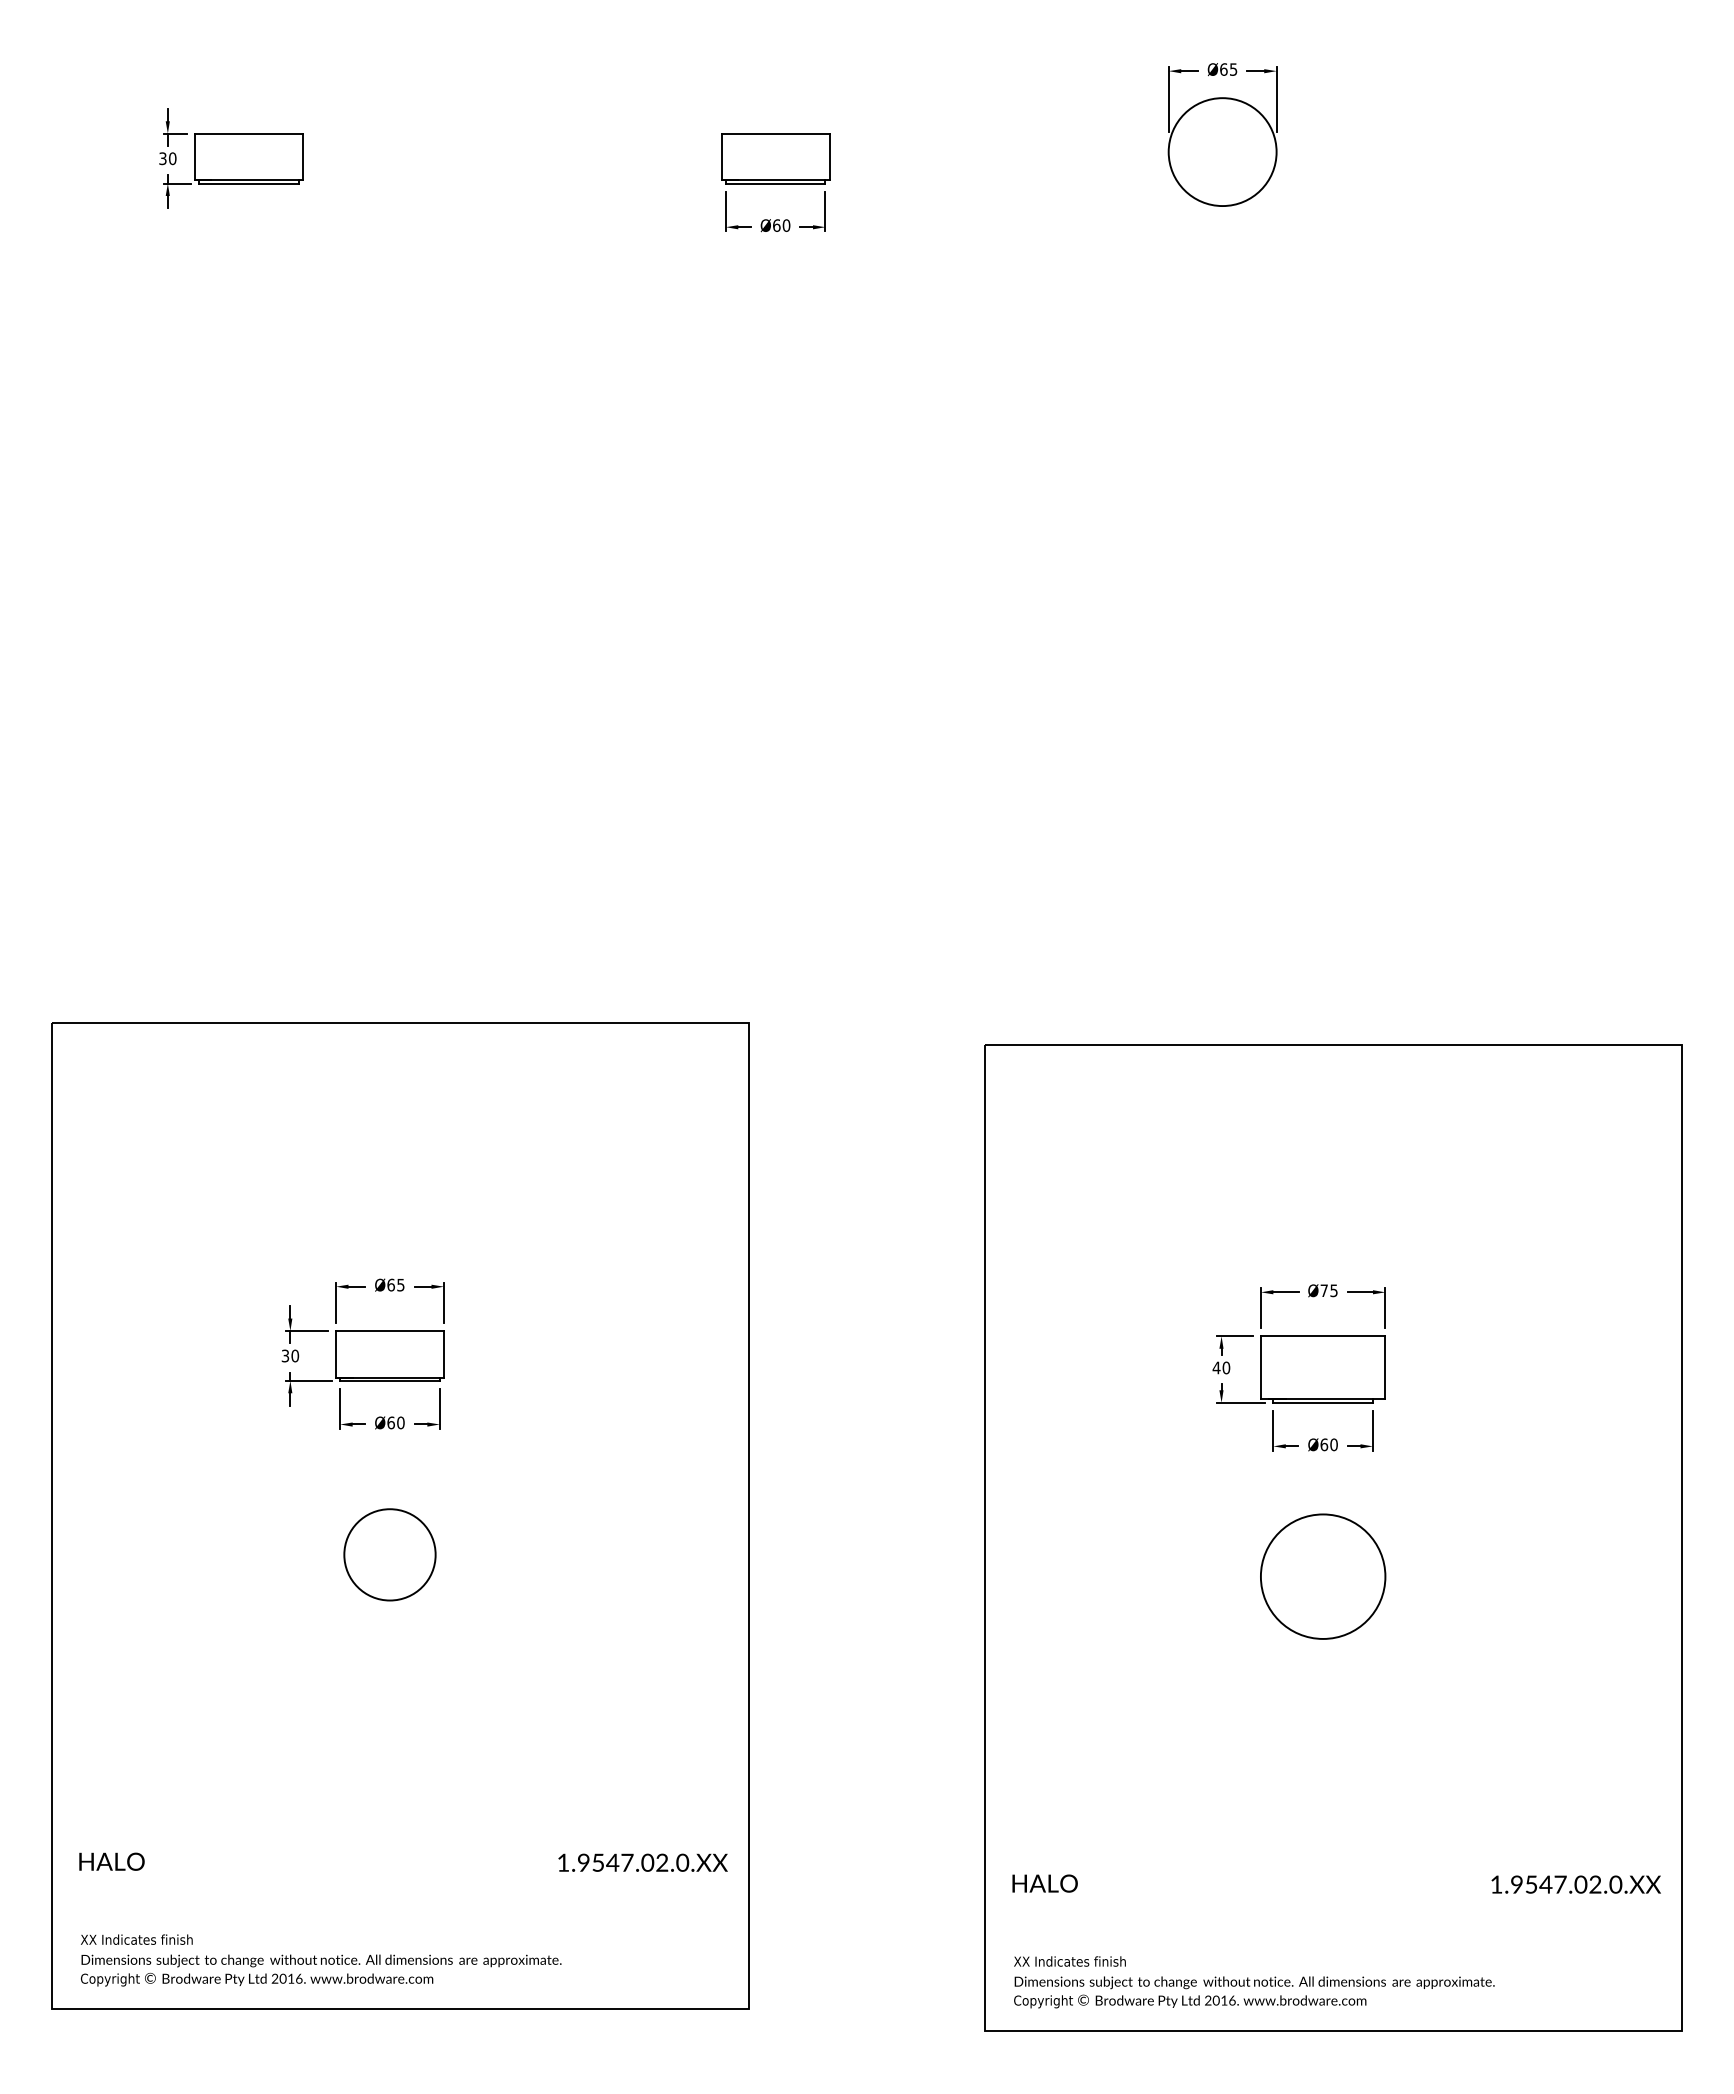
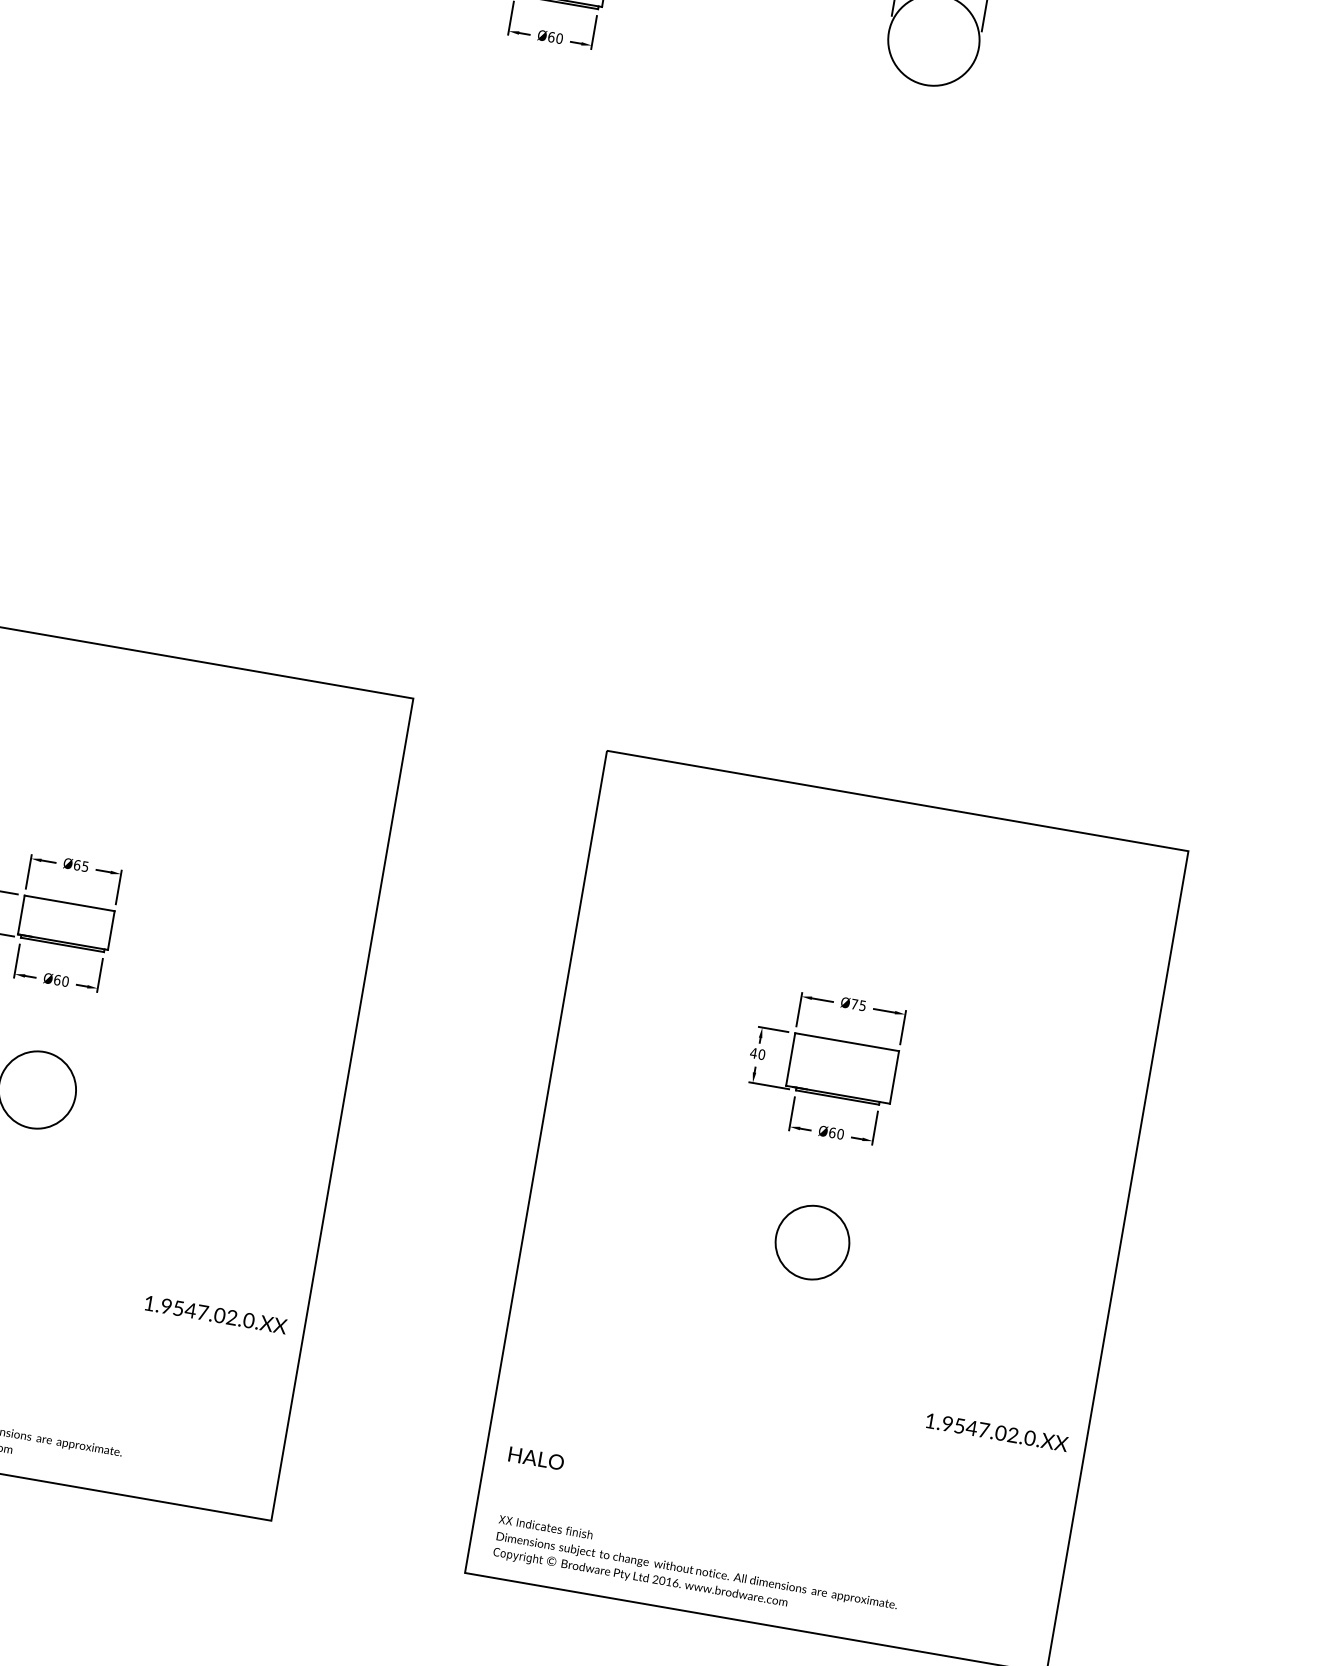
circle: (1322, 1576) -> (811, 1242), size x0.7
text: (642, 1862) -> (215, 1314), moved
text: (1575, 1884) -> (996, 1432), moved

